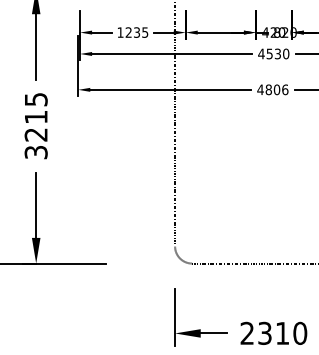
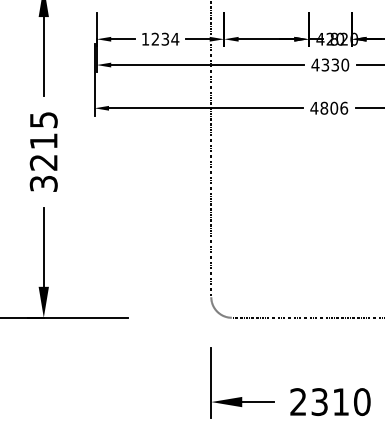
text: (145, 32) -> (175, 39), 1235 -> 1234
text: (269, 53) -> (325, 64), 4530 -> 4330

